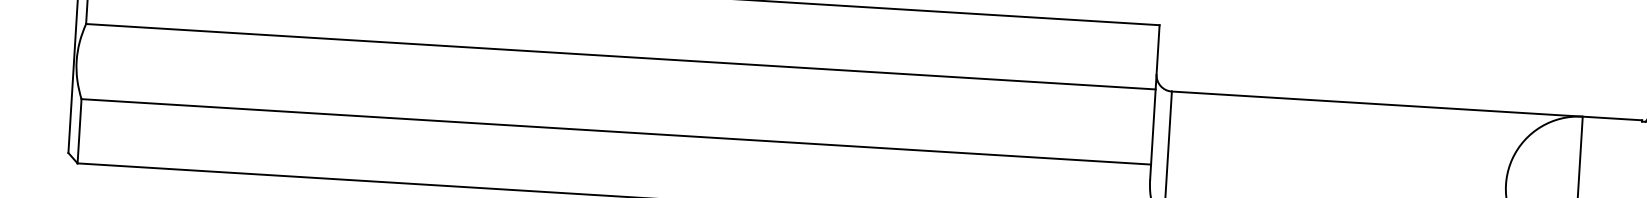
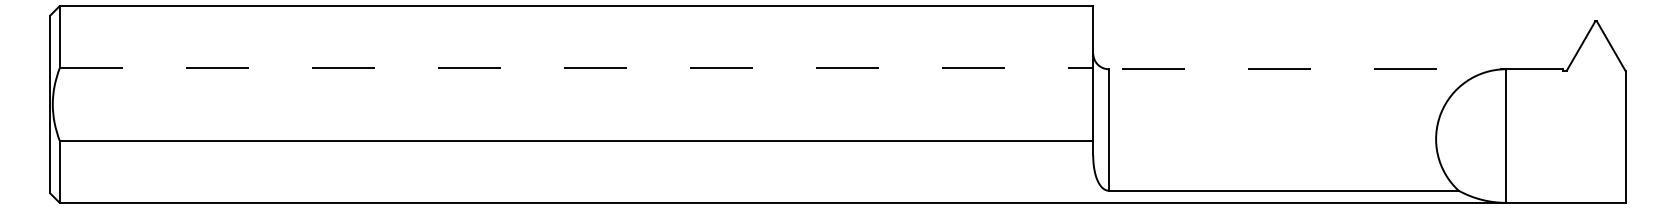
line: (620, 57) -> (576, 68), solid -> dashed
line: (1406, 106) -> (1335, 69), solid -> dashed

